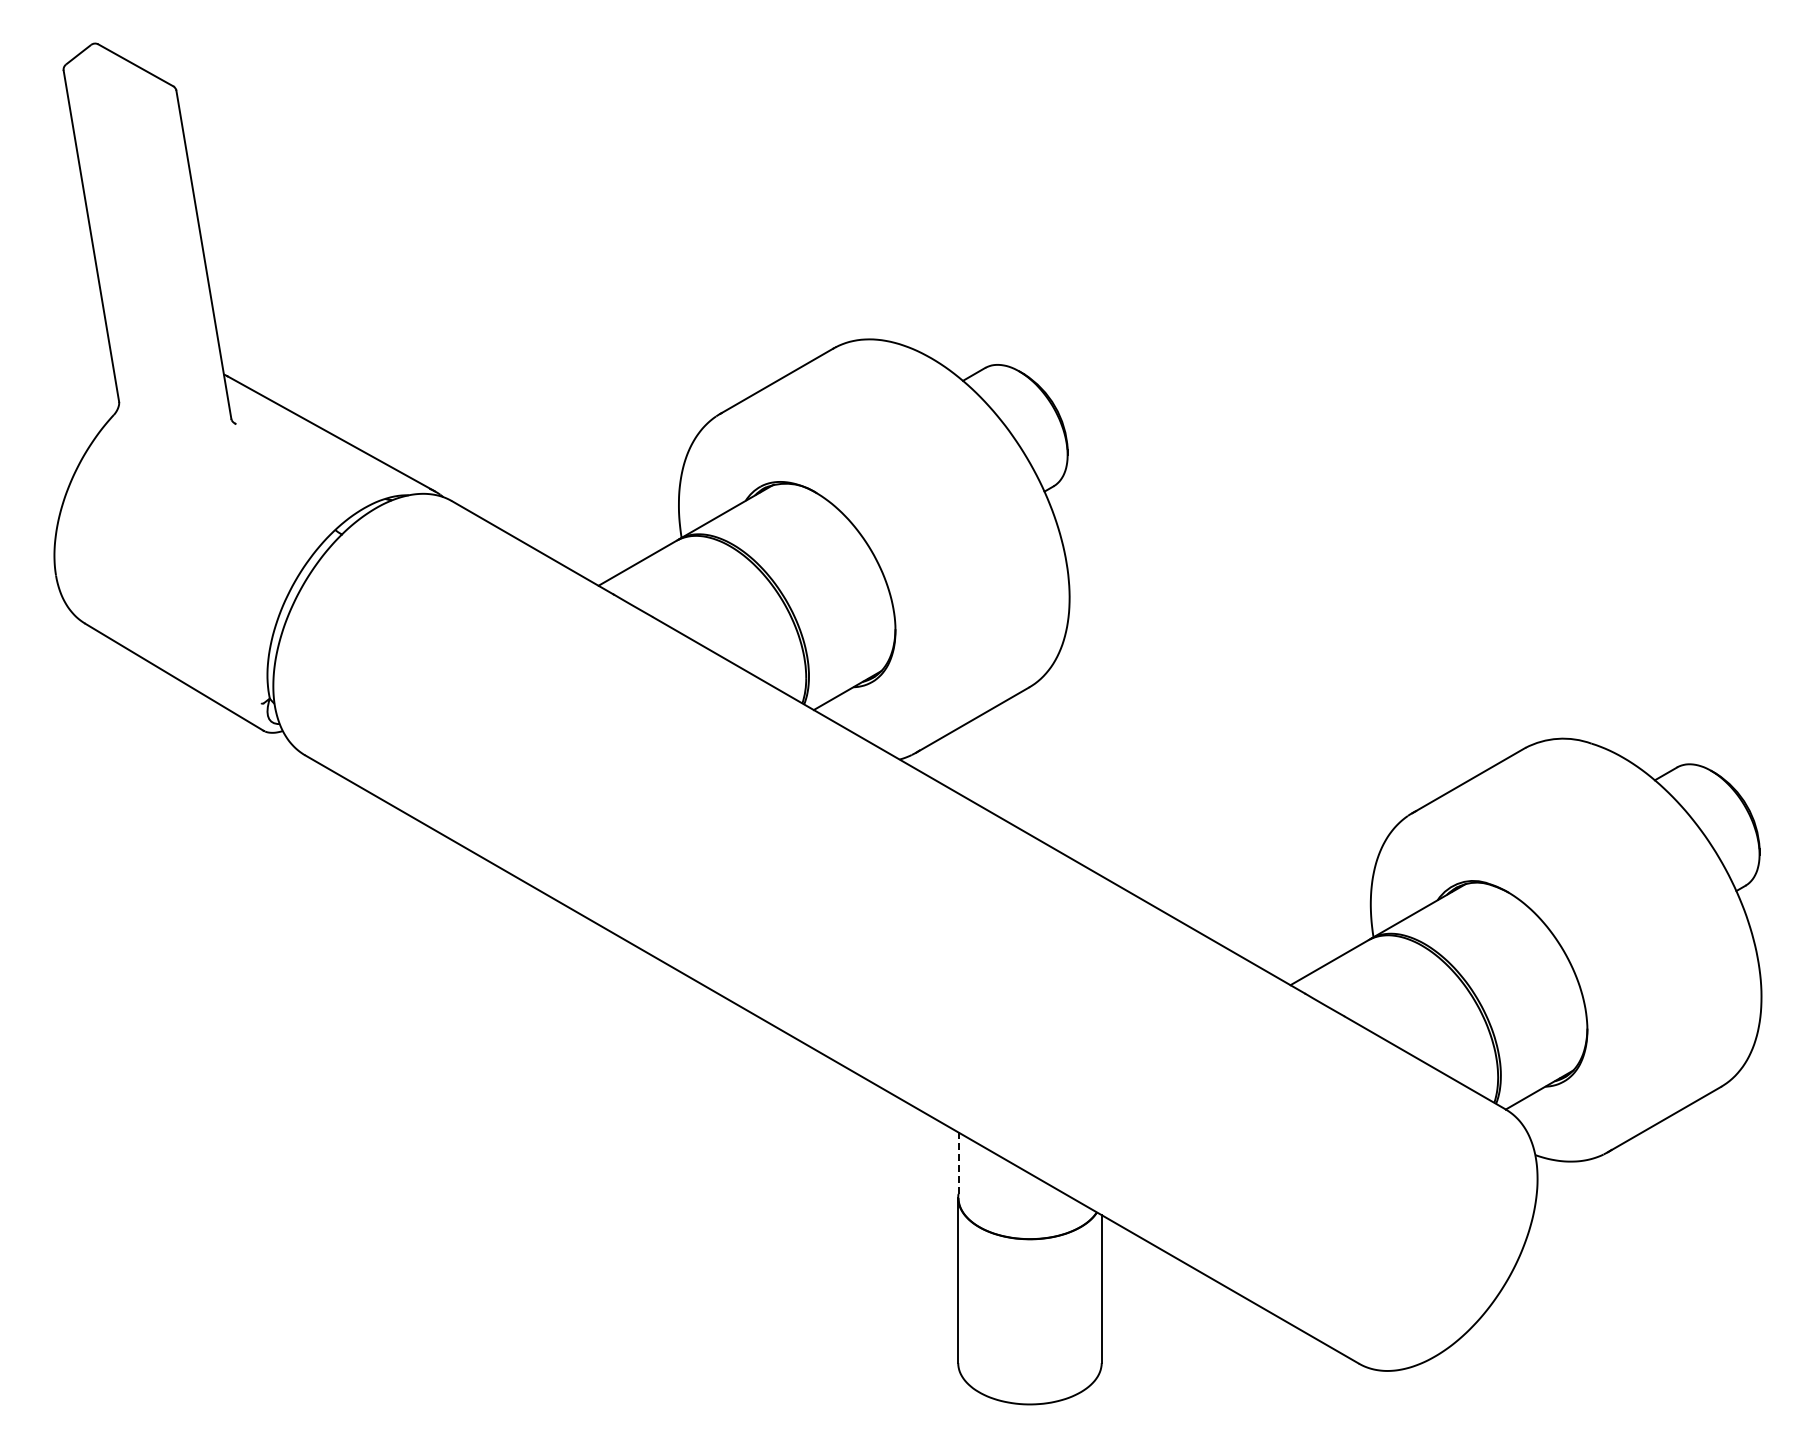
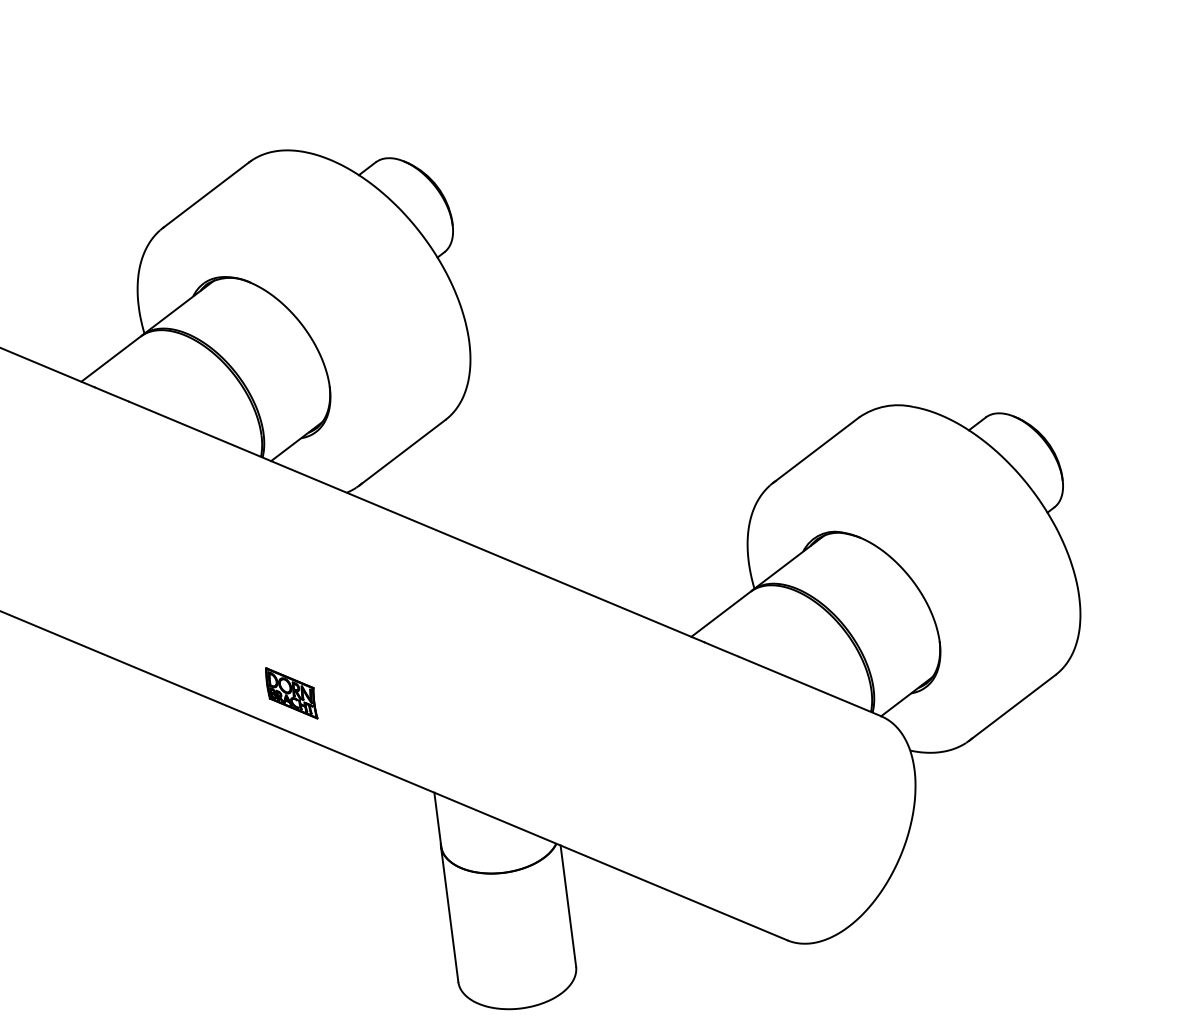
part: (801, 991) -> (290, 693), added
line: (958, 1165) -> (437, 819), dashed -> solid

